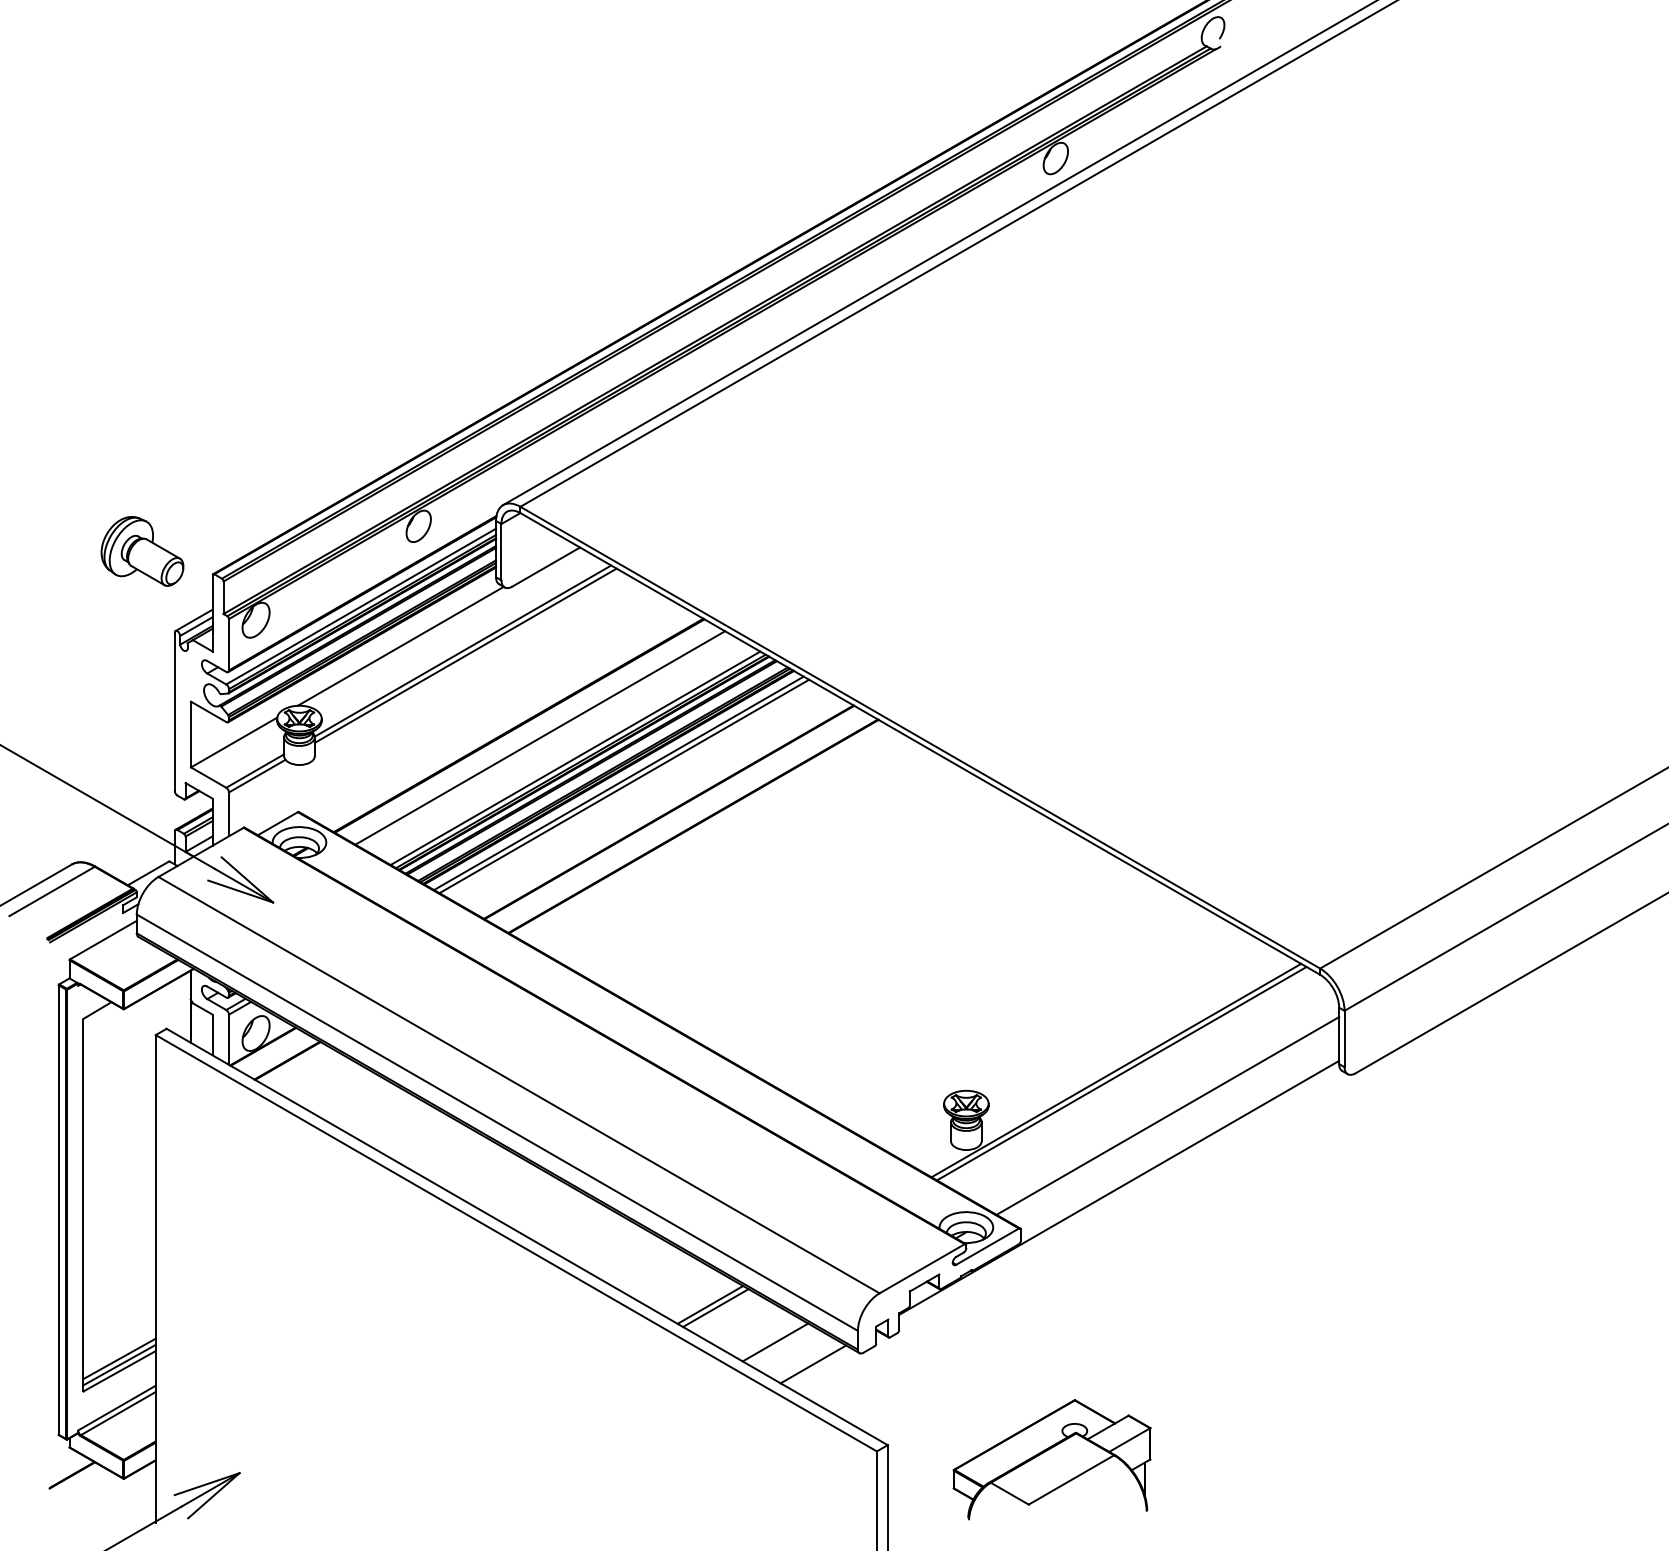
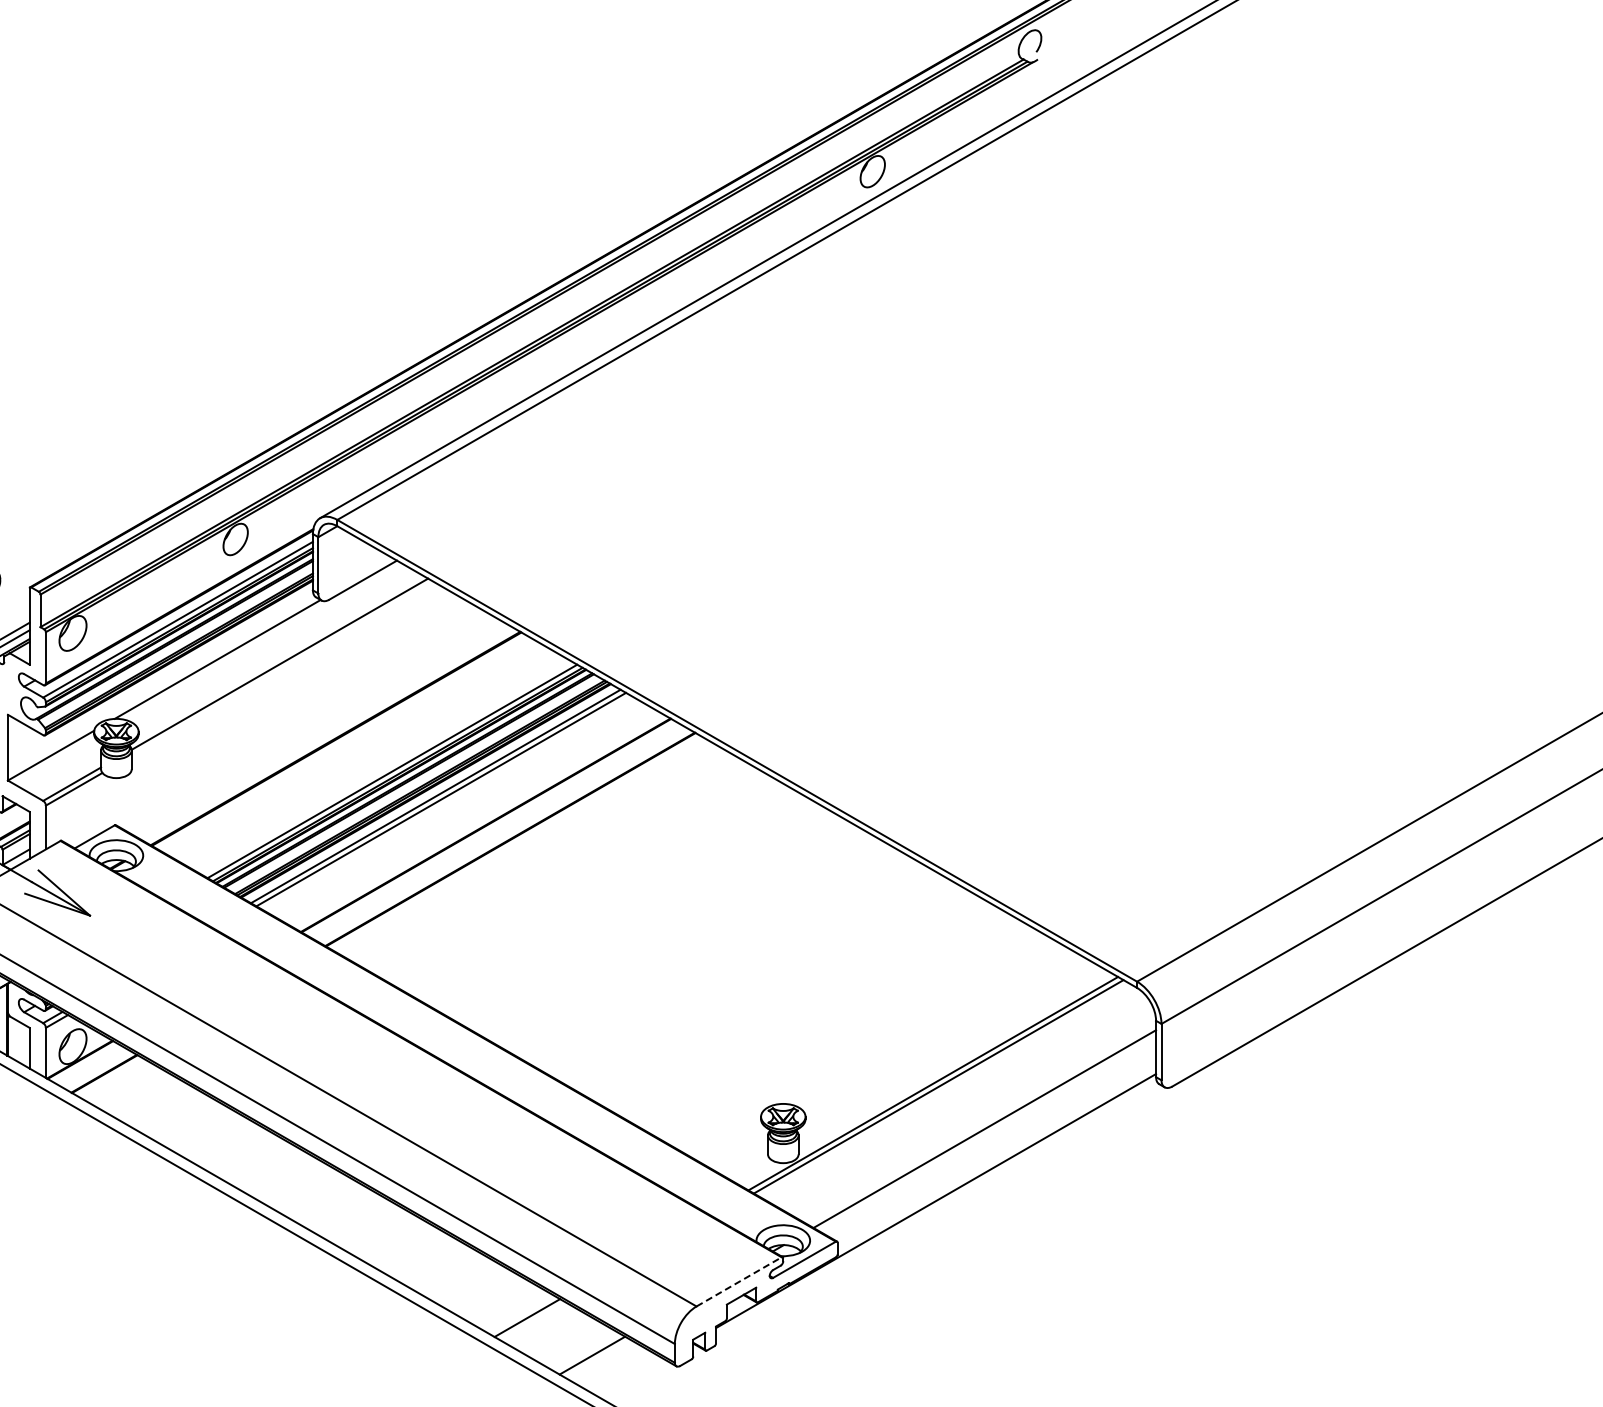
line: (465, 655) -> (282, 668), removed
line: (540, 737) -> (357, 750), removed
line: (922, 1268) -> (739, 1281), solid -> dashed
line: (715, 1307) -> (532, 1320), removed
line: (813, 1364) -> (630, 1377), removed

